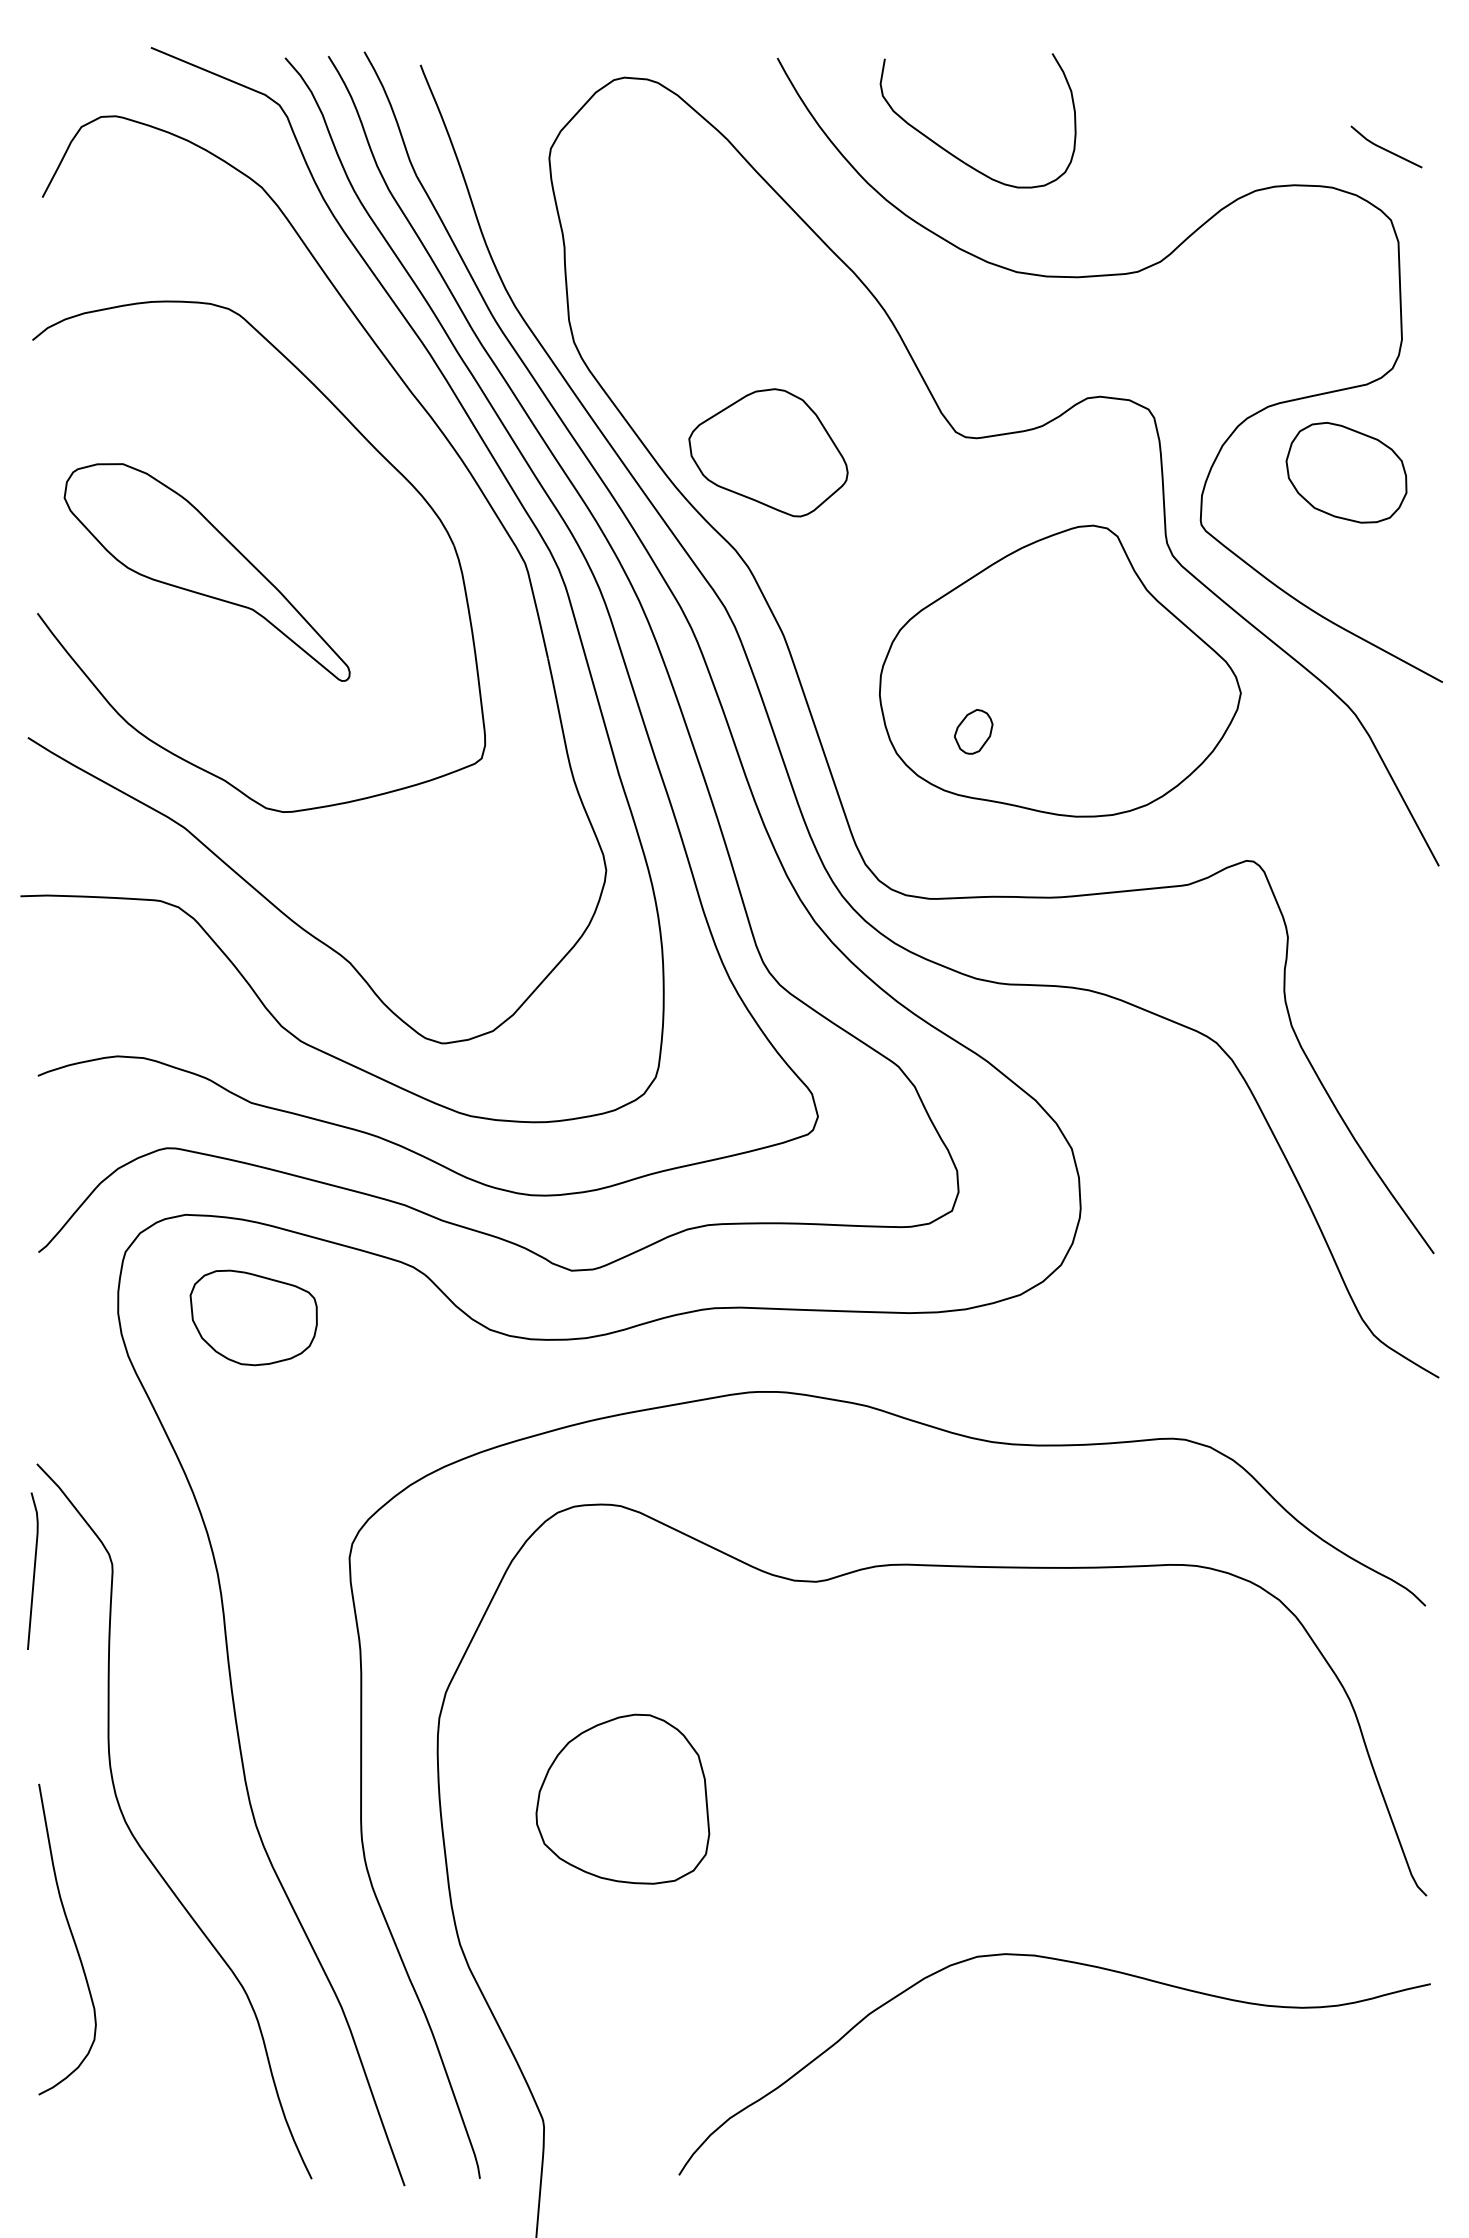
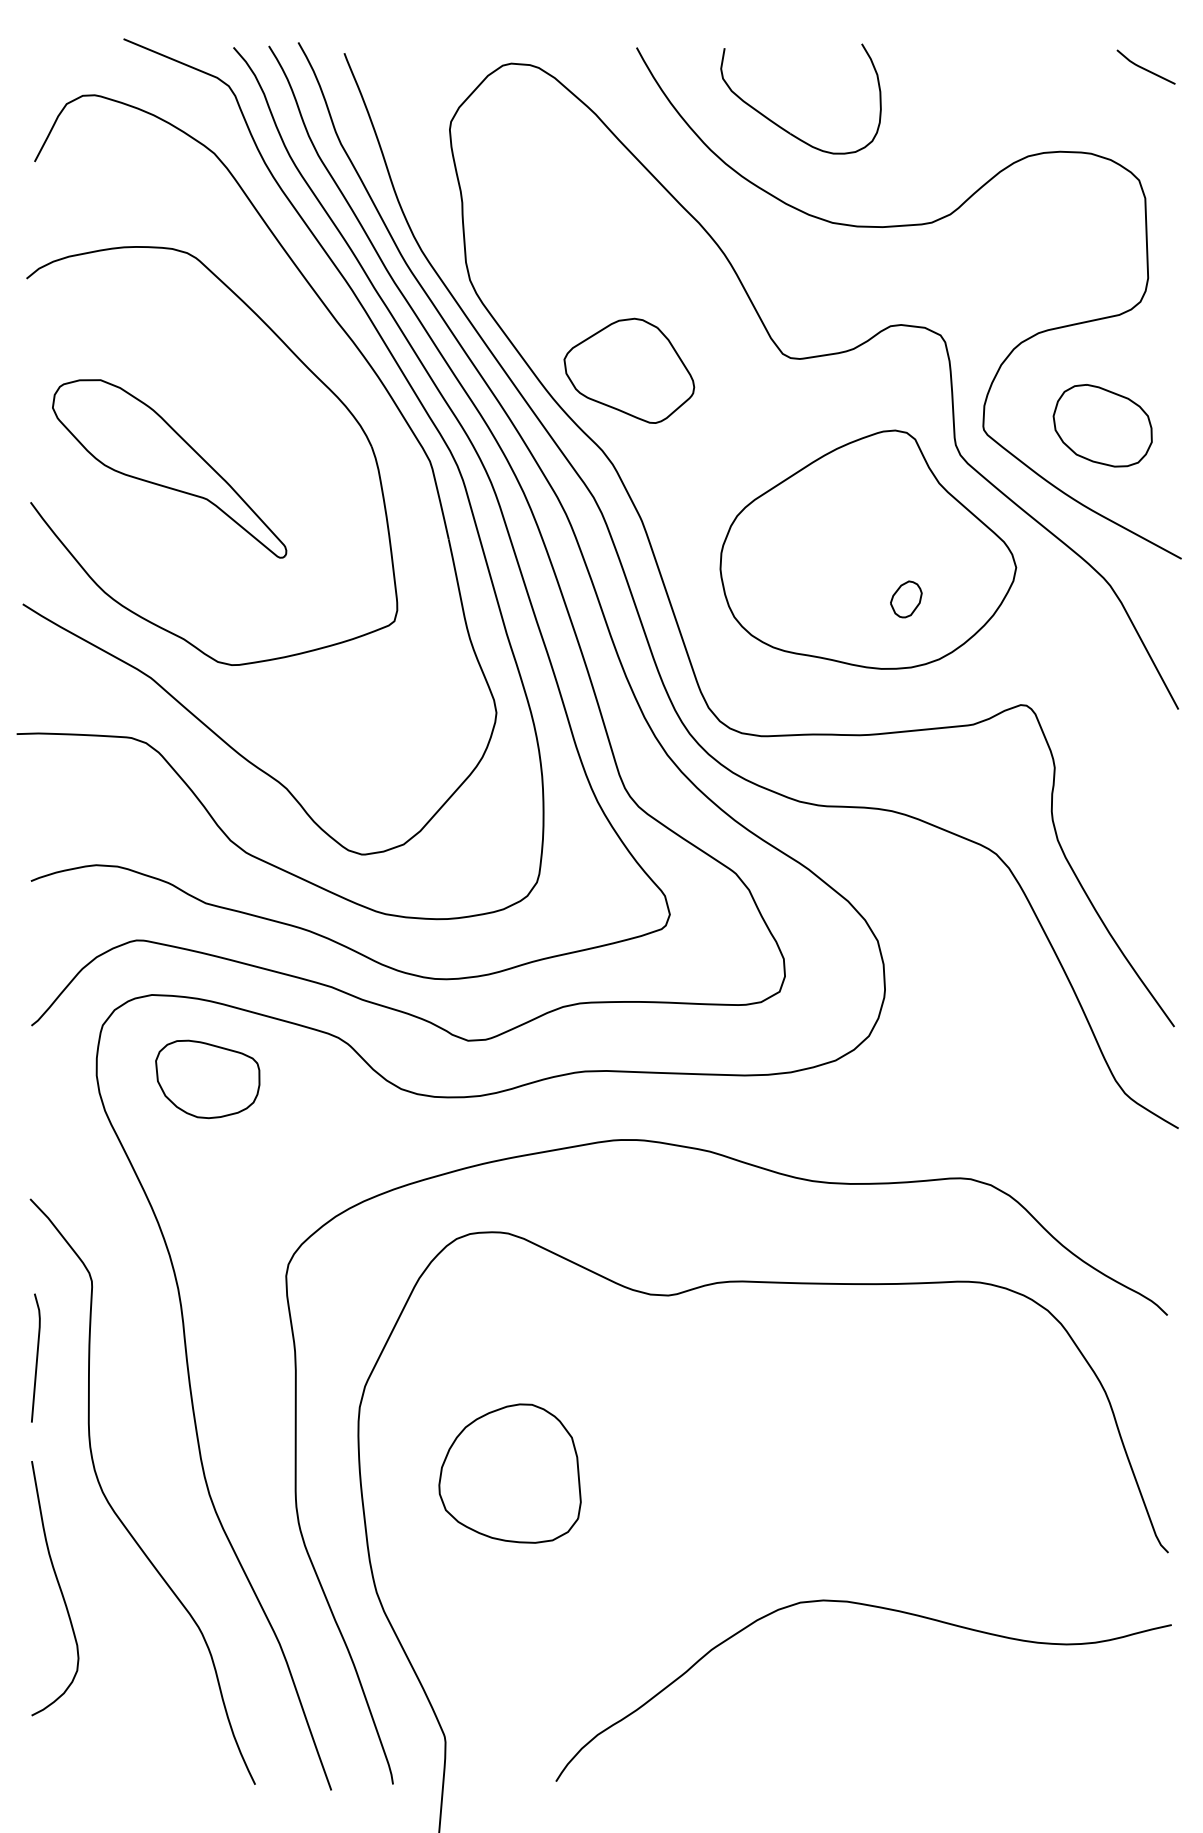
line: (1385, 148) -> (1145, 68), moved
part: (1346, 472) -> (1102, 425), moved
part: (973, 731) -> (906, 599), moved
line: (33, 1570) -> (36, 1357), moved

